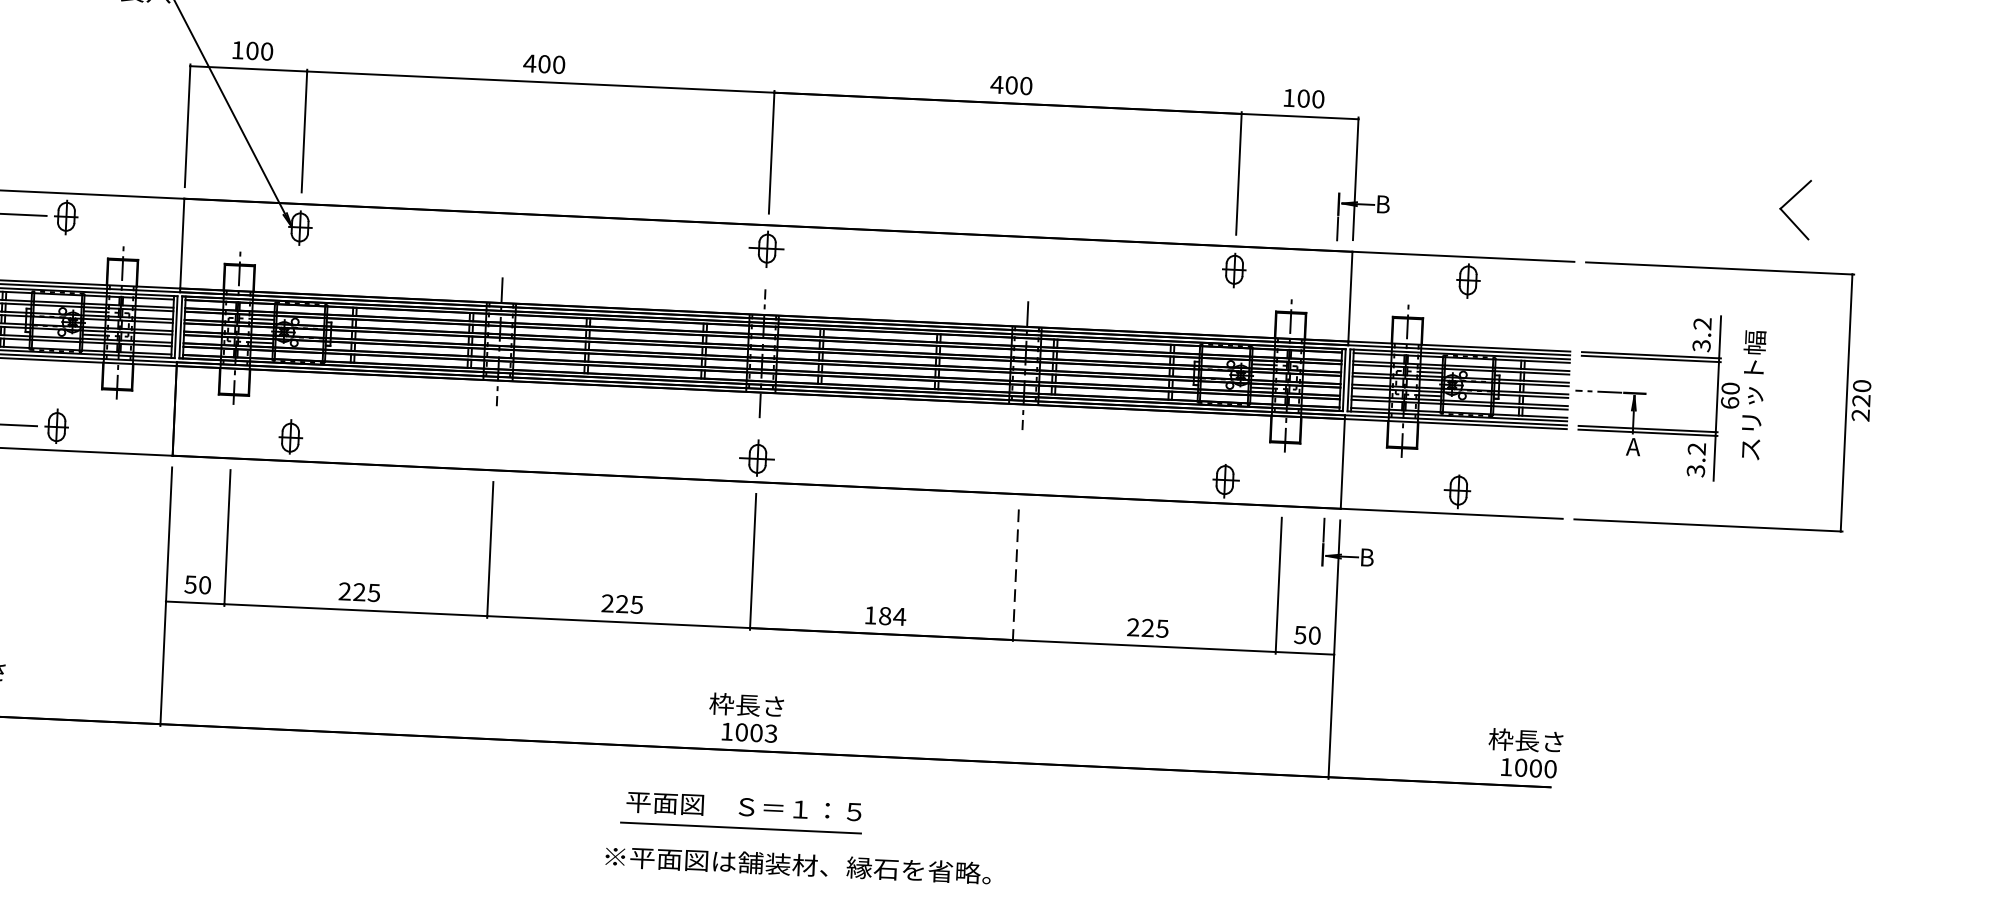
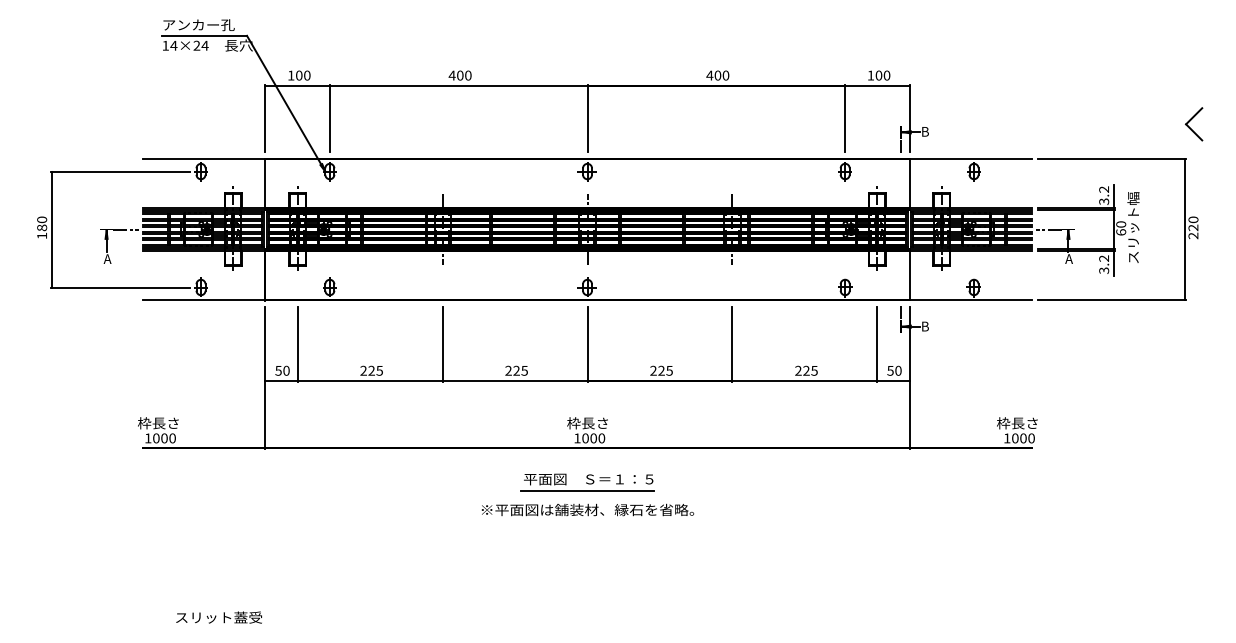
part: (1795, 209) -> (1194, 124), moved
line: (1016, 572) -> (732, 343), dashed -> solid
text: (885, 615) -> (661, 370), 184 -> 225
text: (770, 733) -> (601, 438), 1003 -> 1000
text: (799, 864) -> (588, 509), moved

